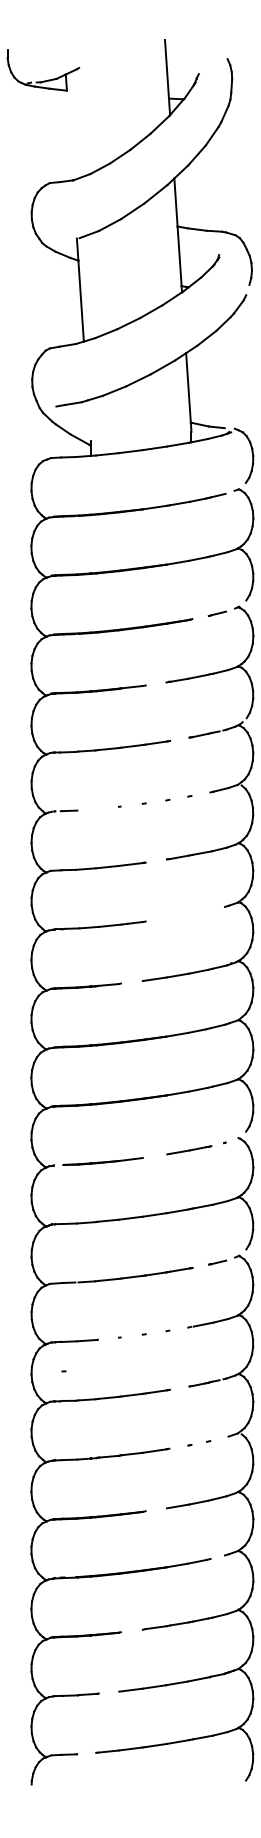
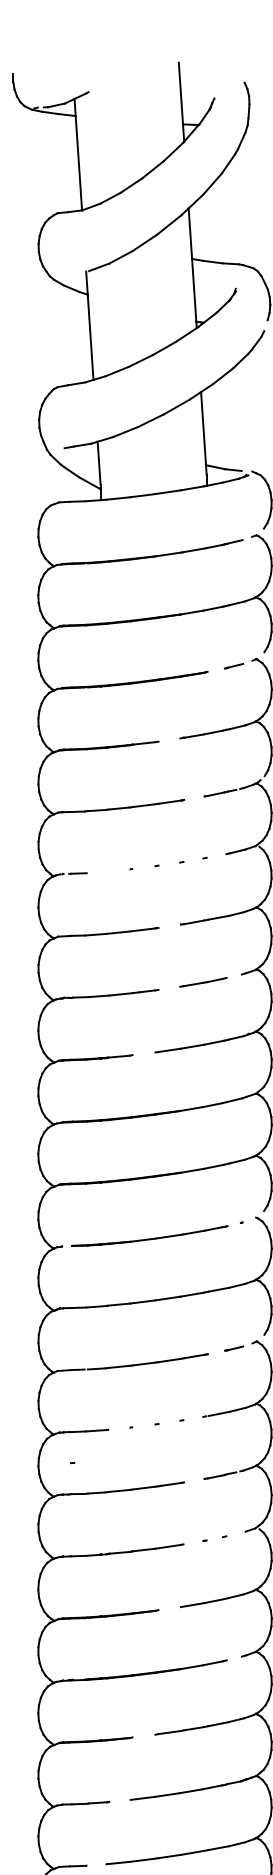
line: (69, 135) -> (78, 163), added
line: (88, 420) -> (98, 462), added
line: (188, 914) -> (203, 982), added
line: (154, 1156) -> (167, 1237), added

